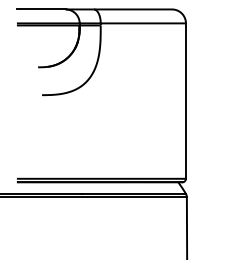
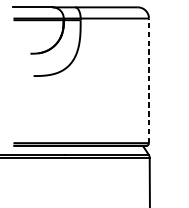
line: (185, 101) -> (148, 81), solid -> dashed

